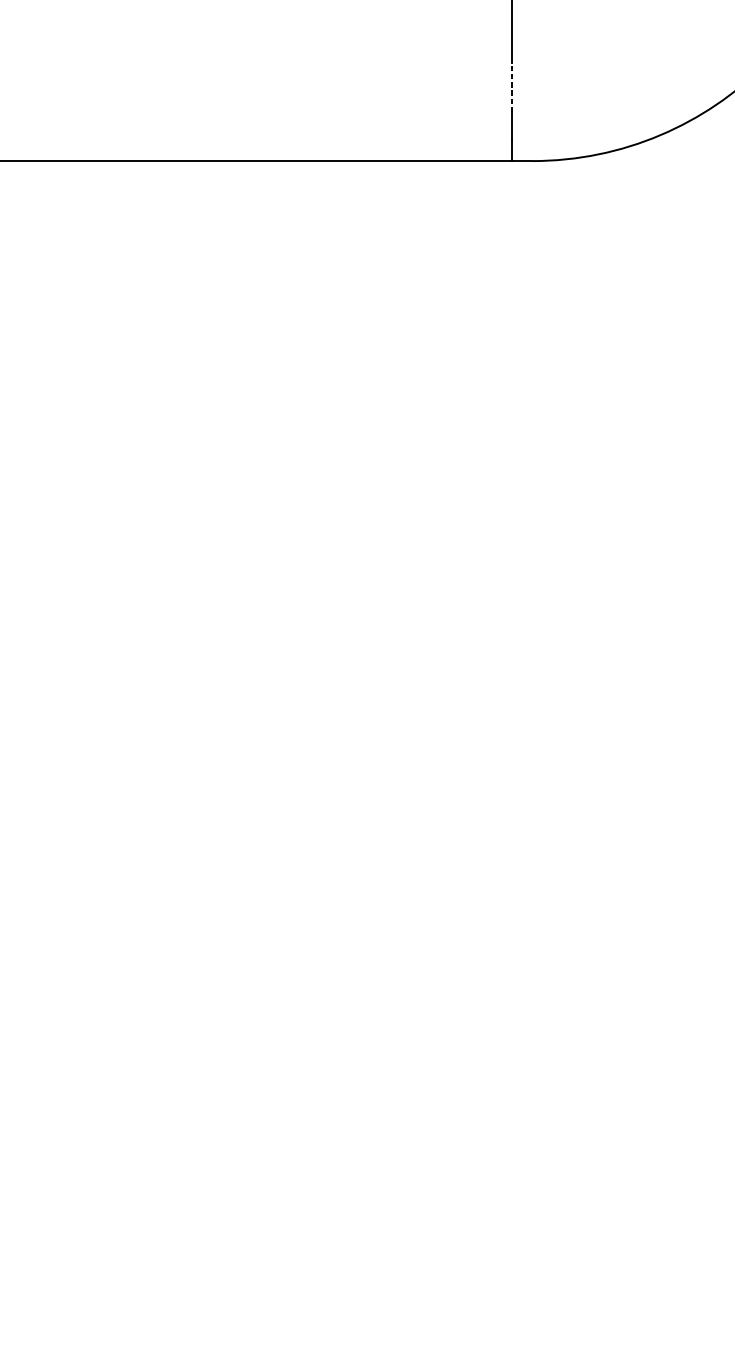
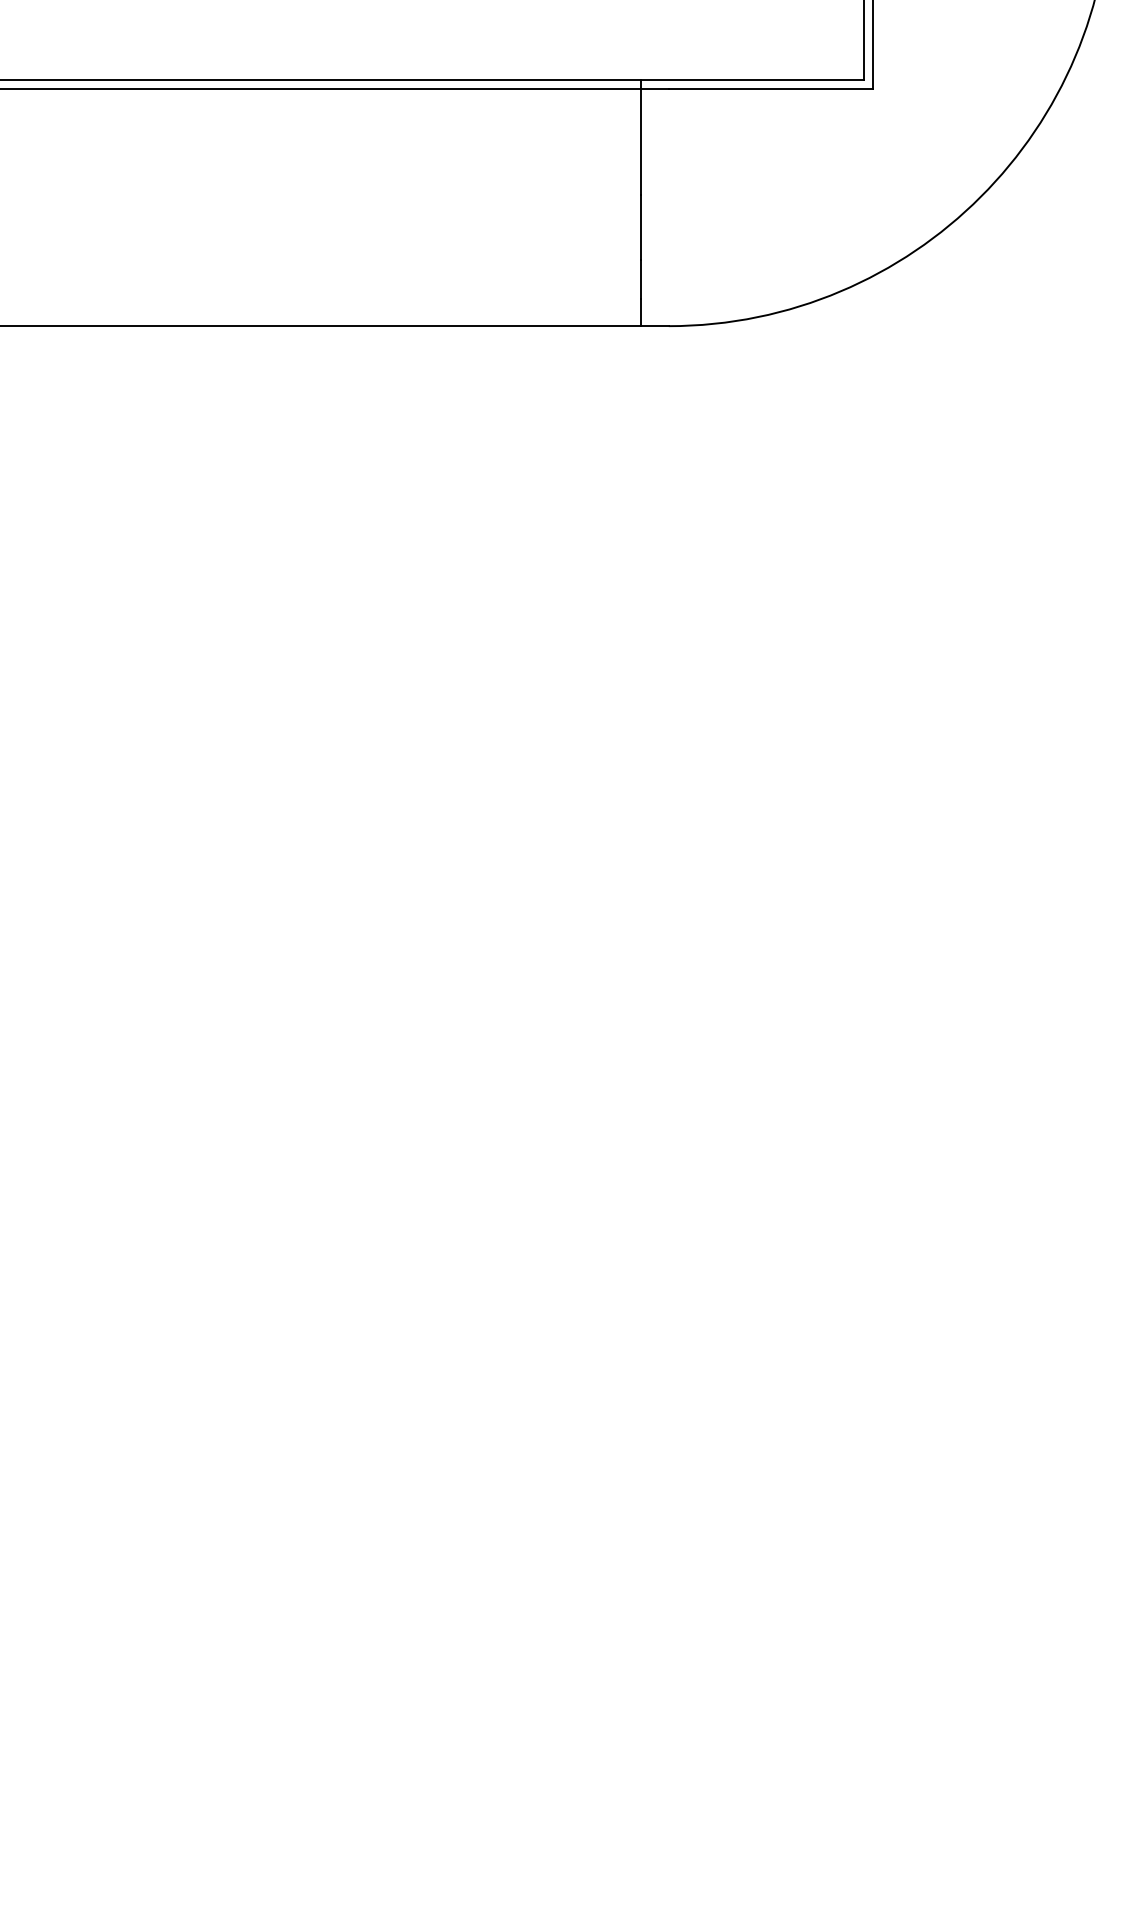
line: (511, 87) -> (640, 227), dashed -> solid

